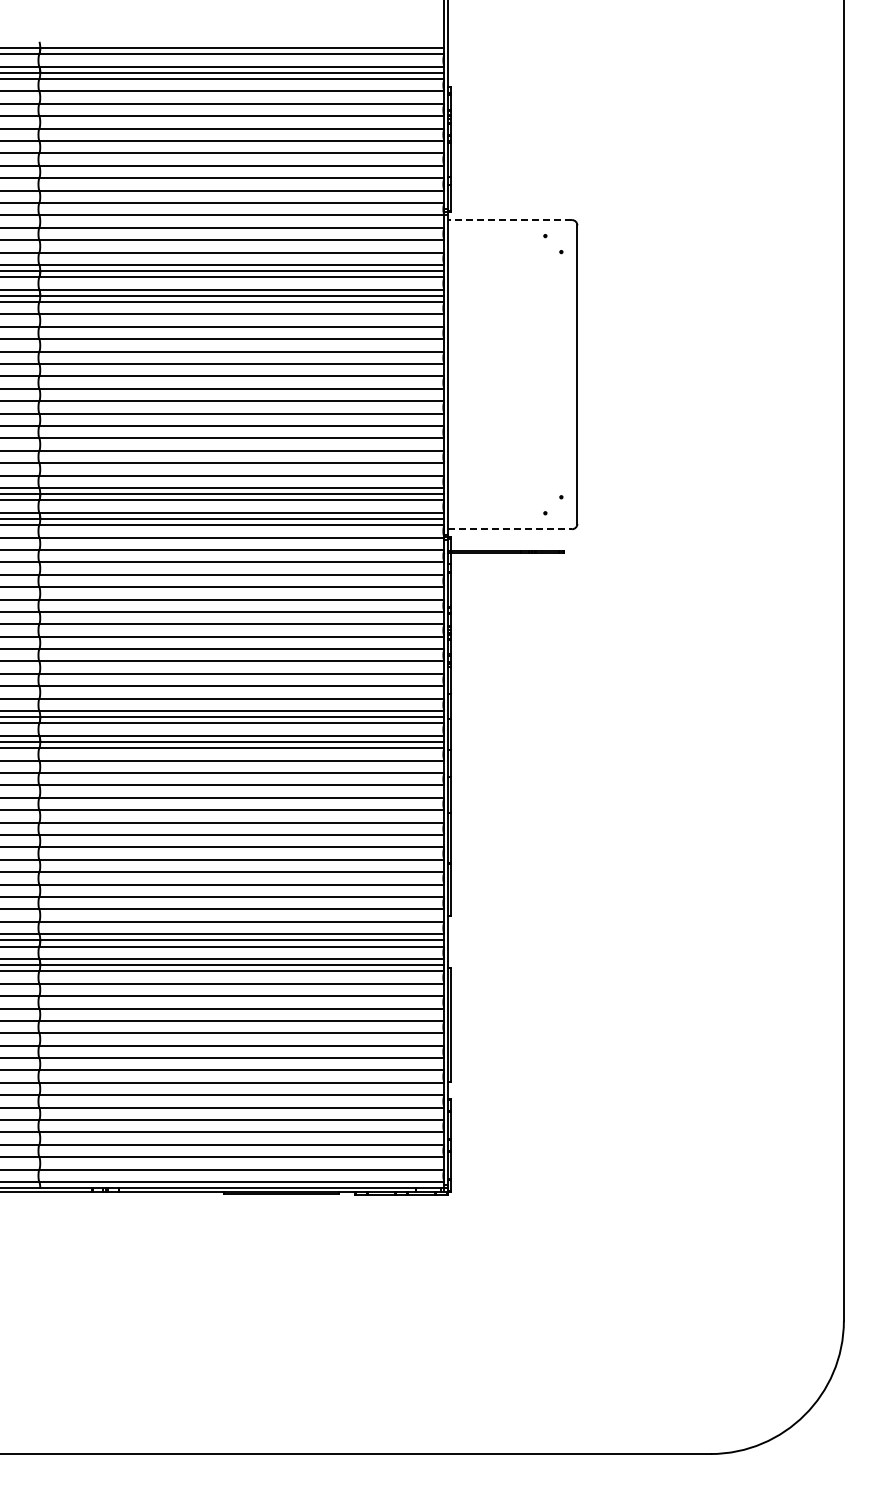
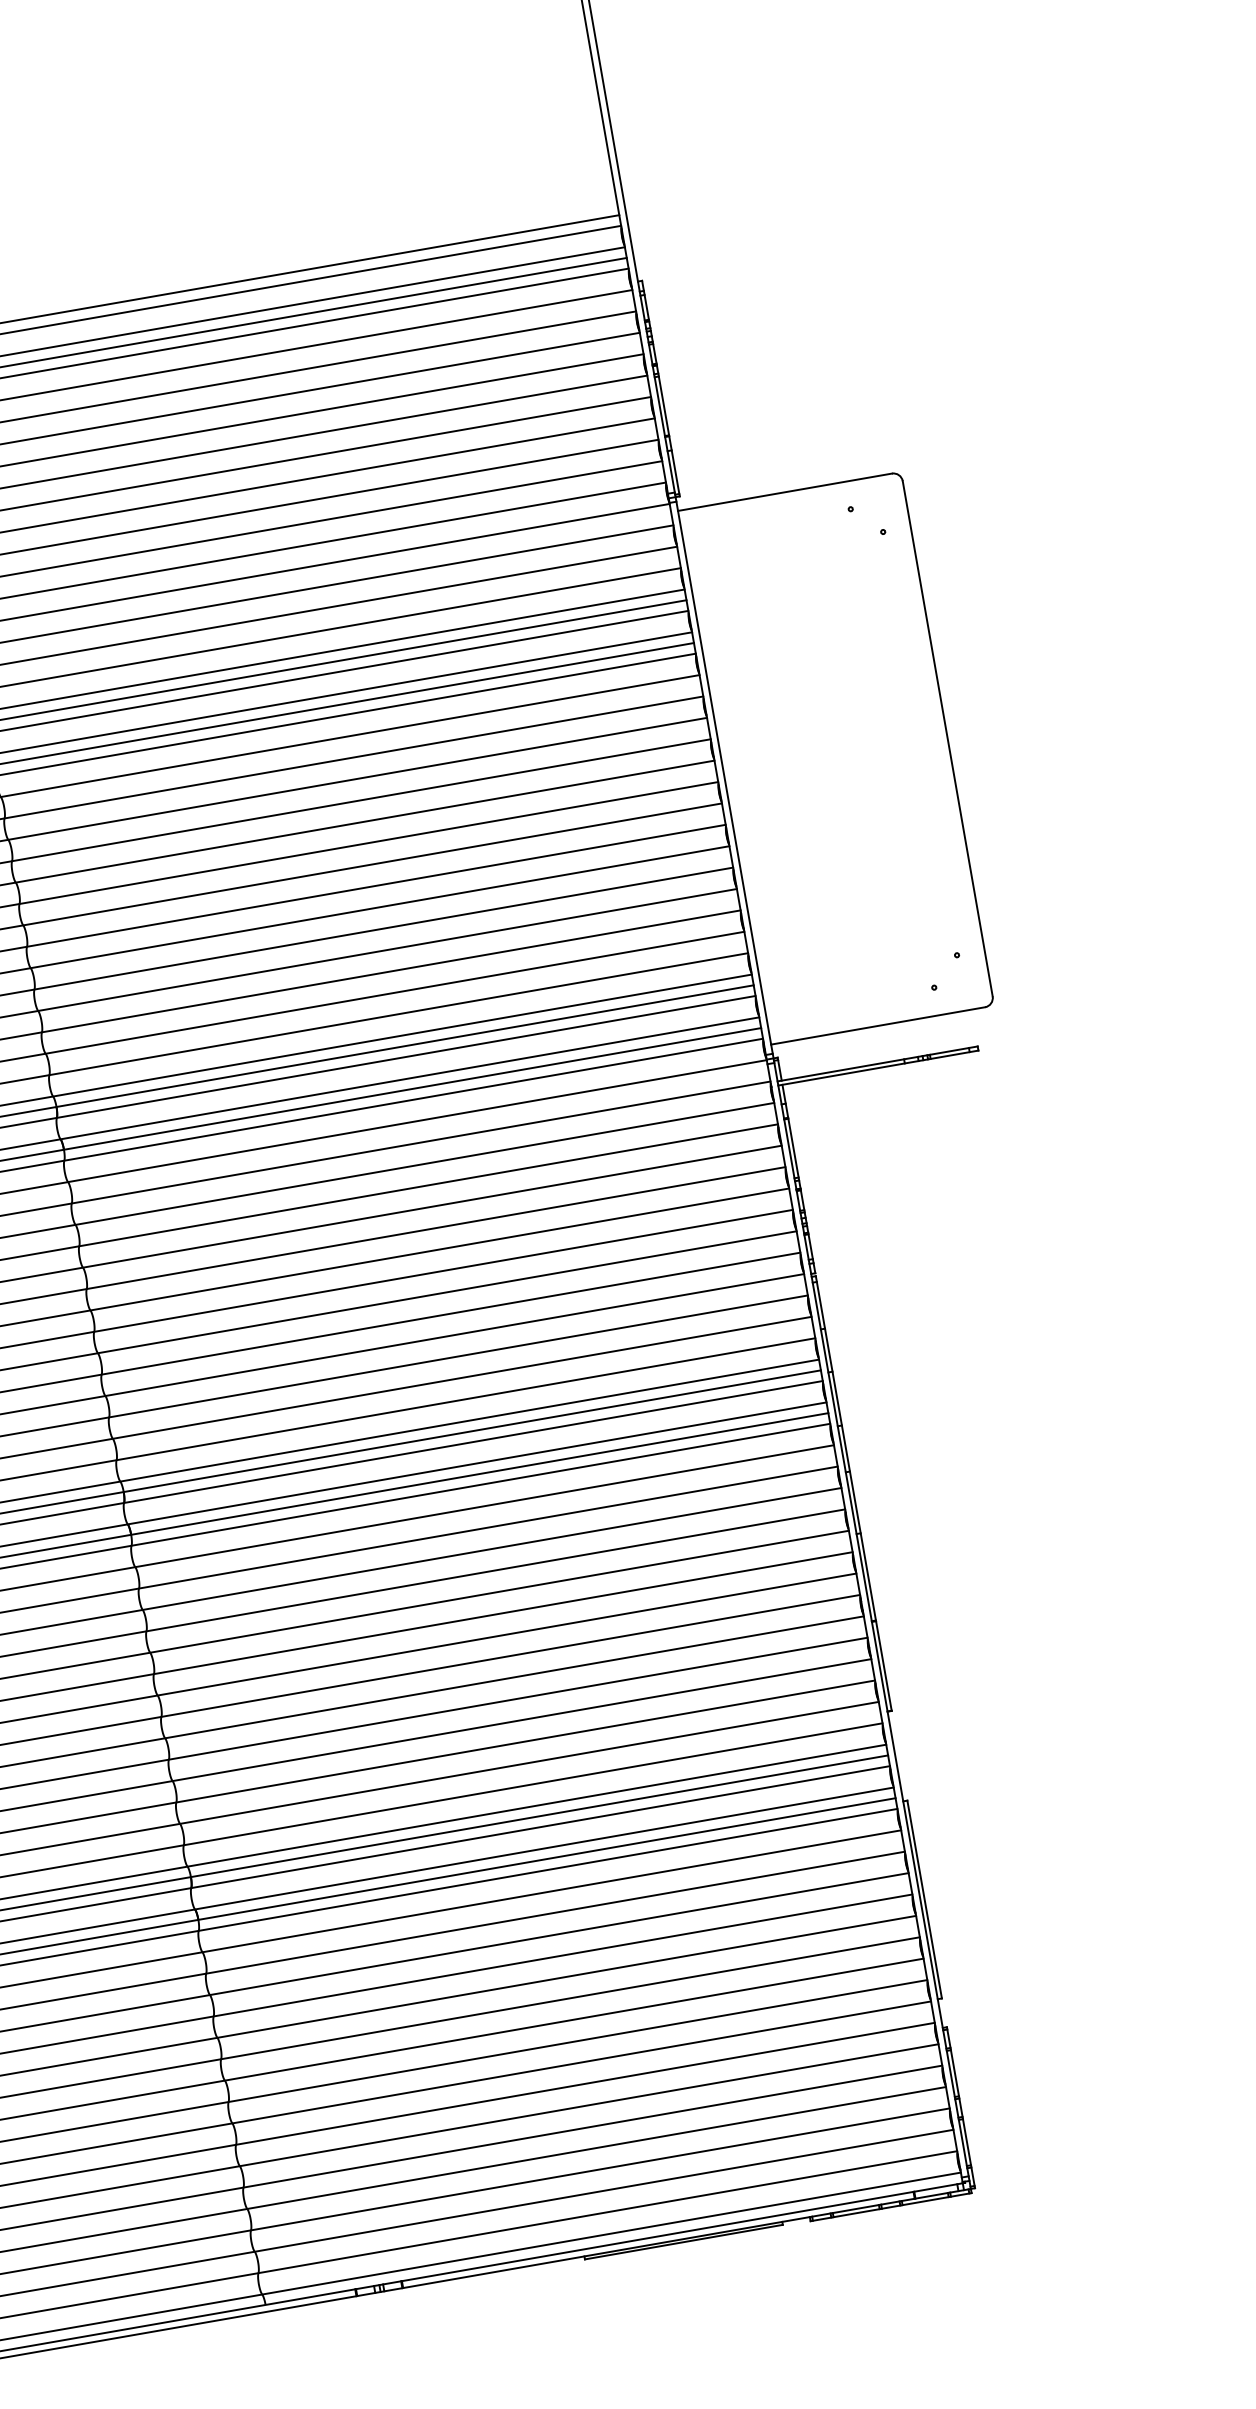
line: (510, 220) -> (785, 492), dashed -> solid
line: (510, 529) -> (878, 1026), dashed -> solid

